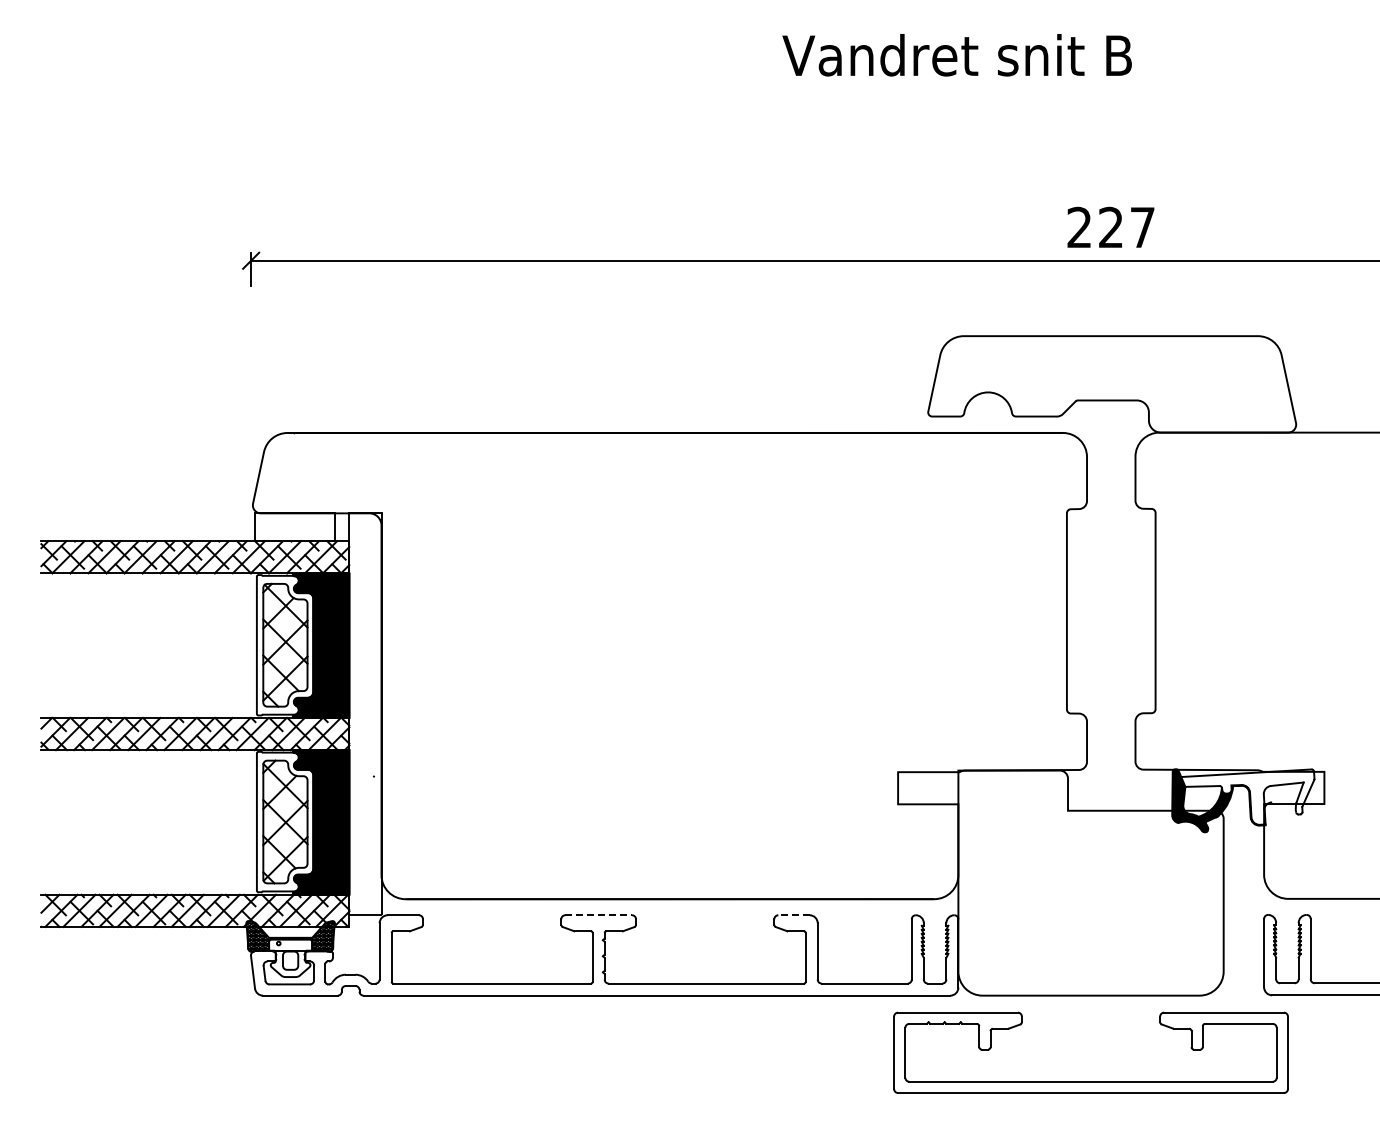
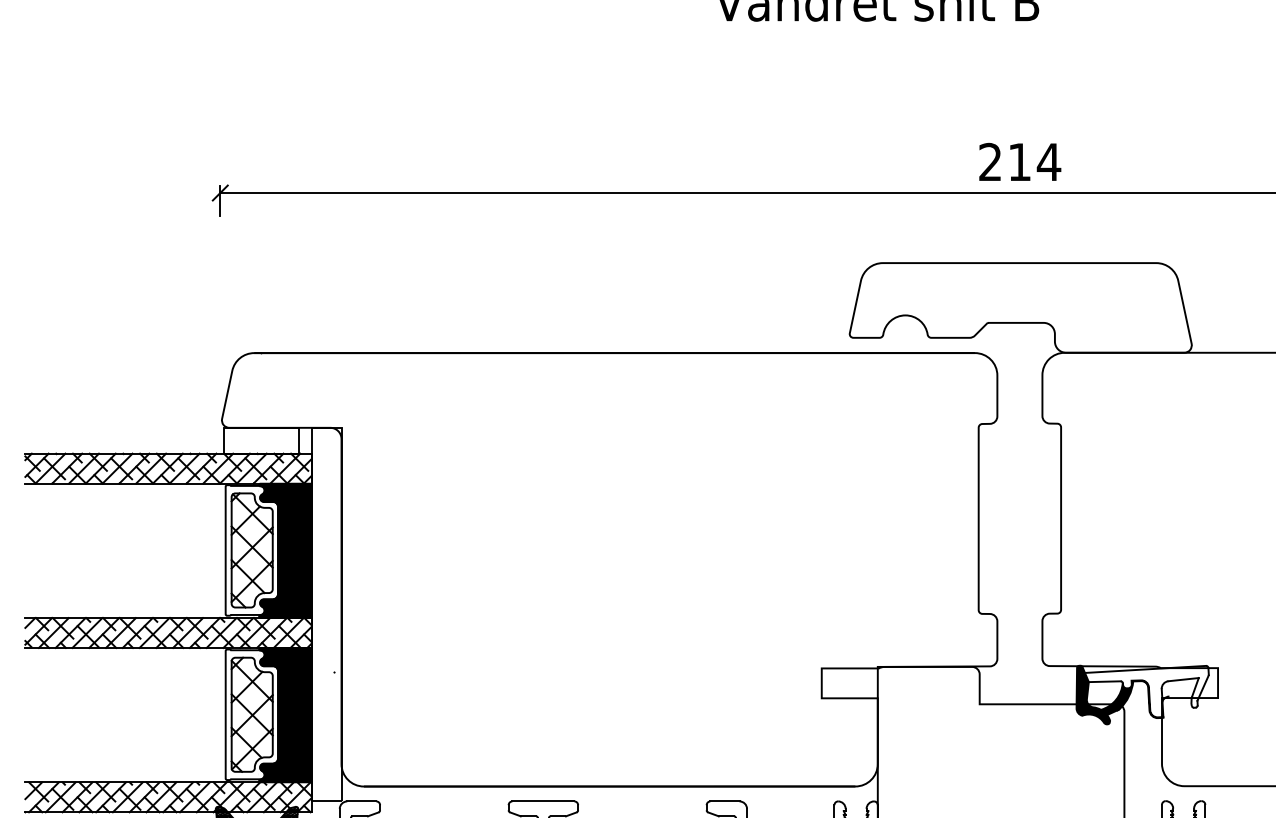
text: (1127, 226) -> (1035, 161), 227 -> 214
line: (599, 915) -> (544, 801), dashed -> solid
line: (794, 915) -> (725, 801), dashed -> solid

